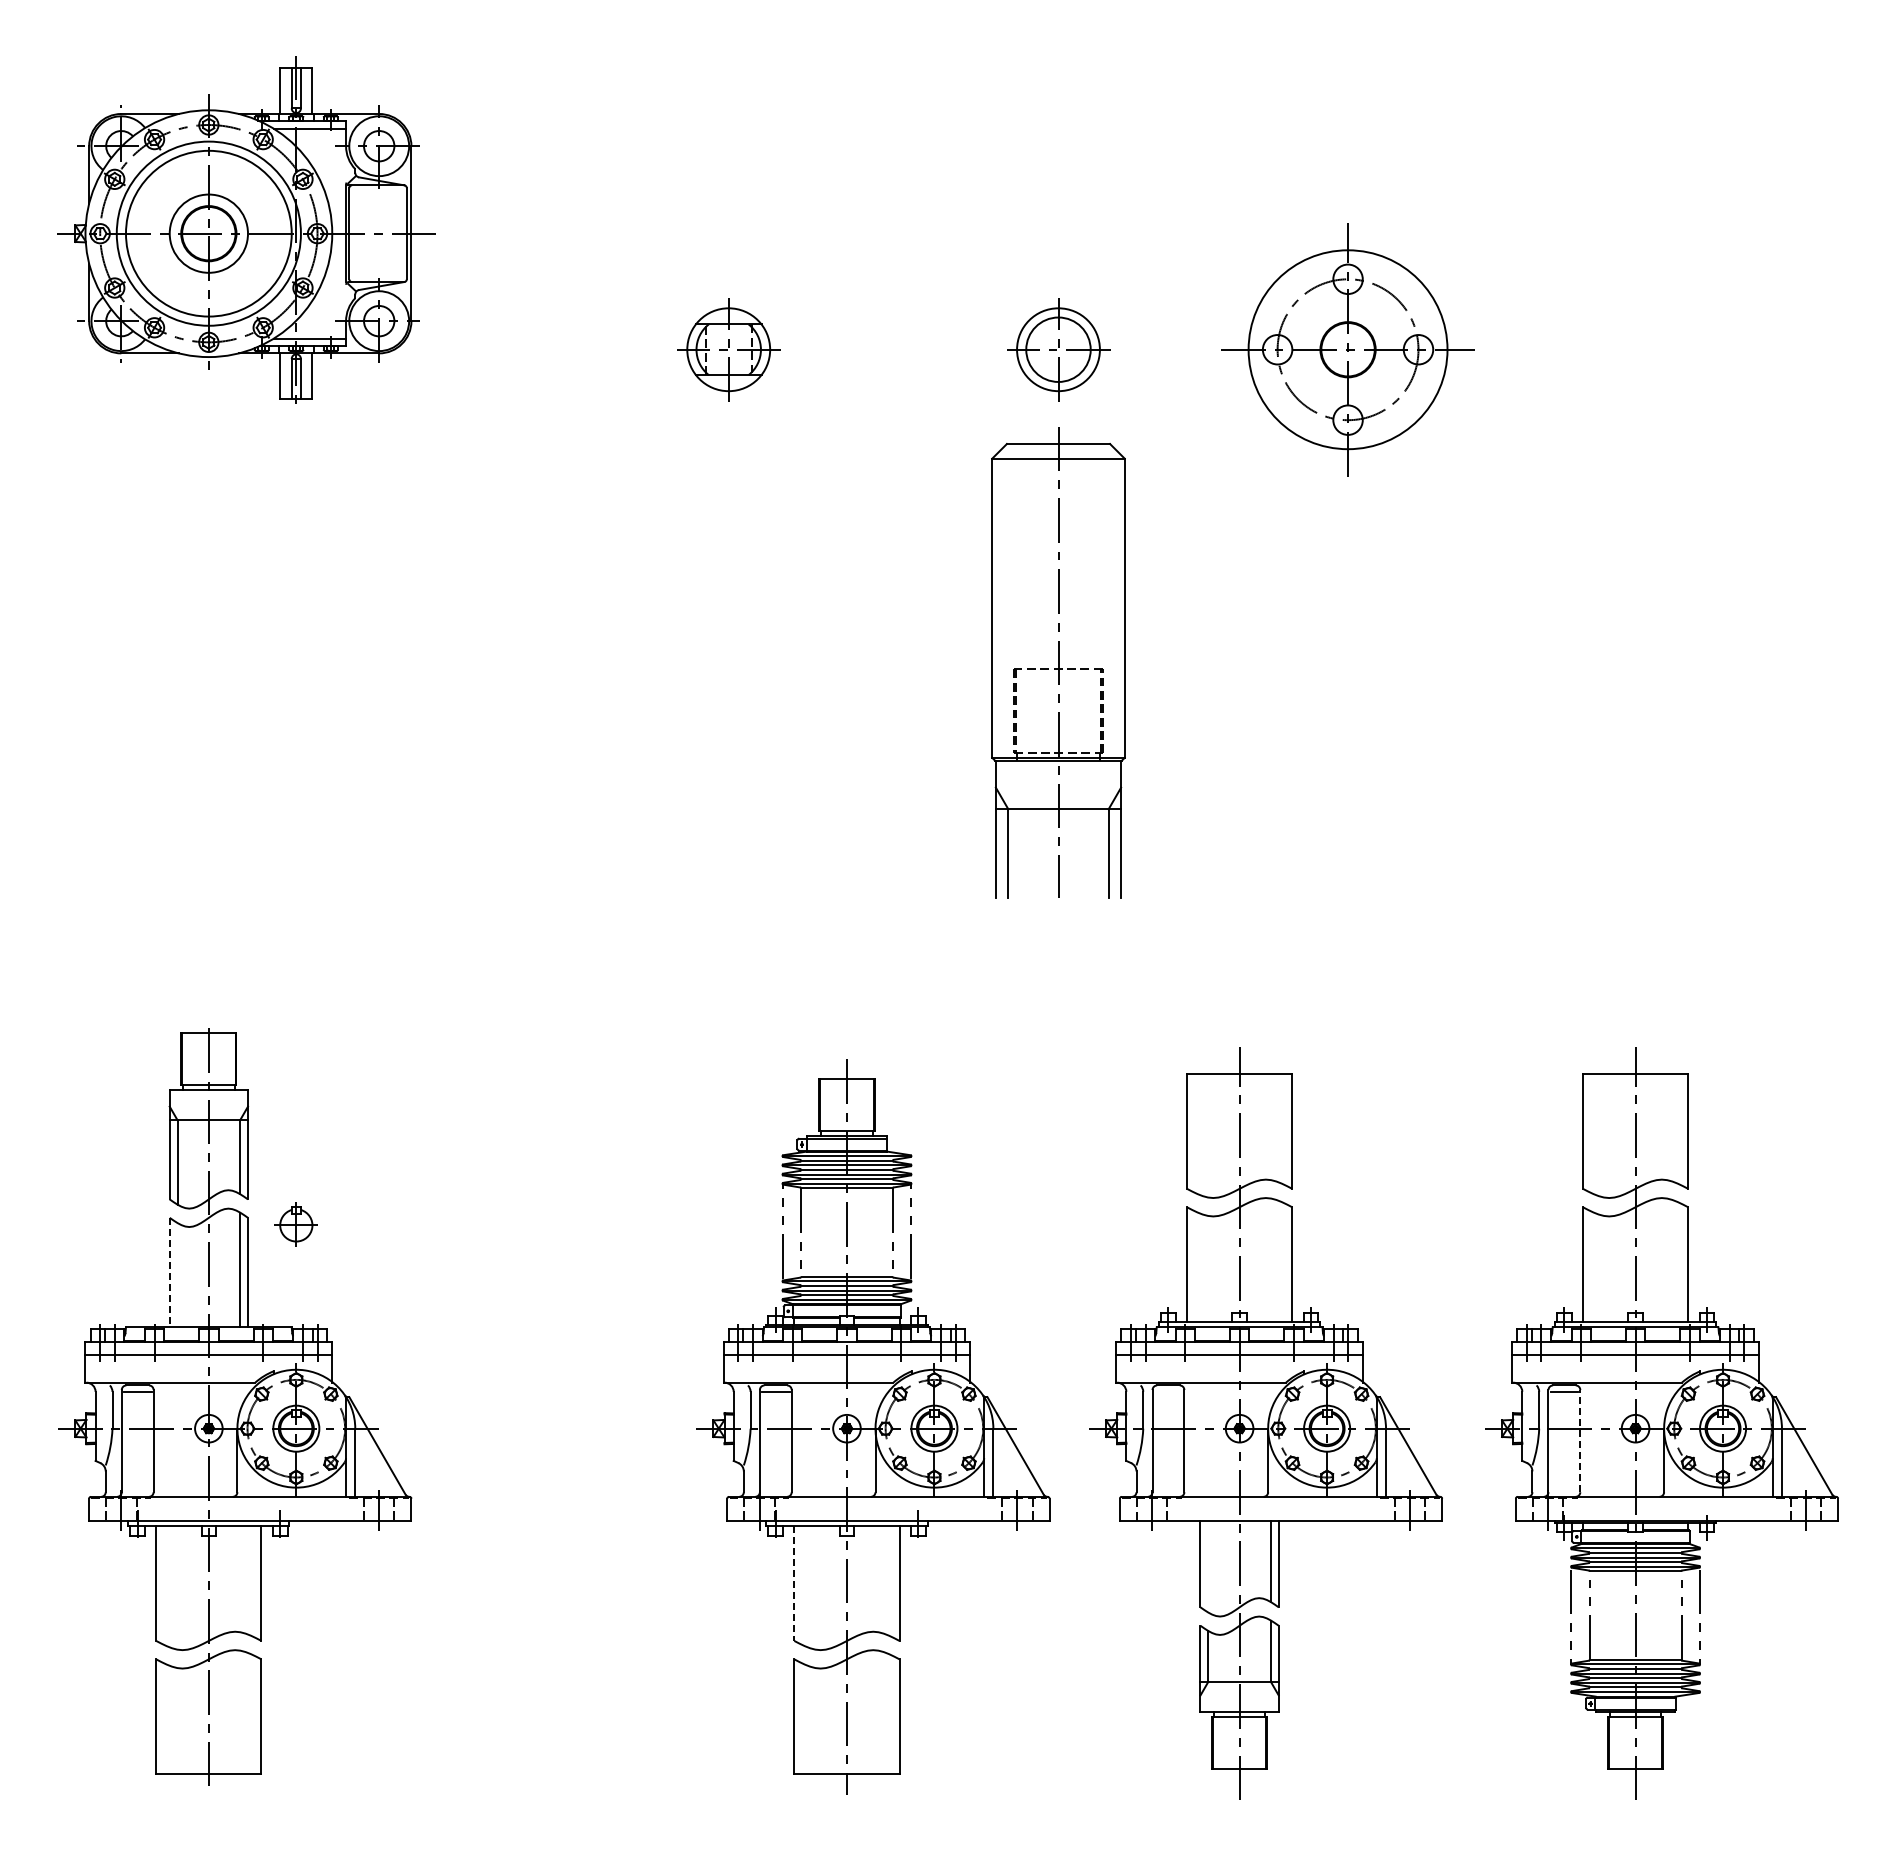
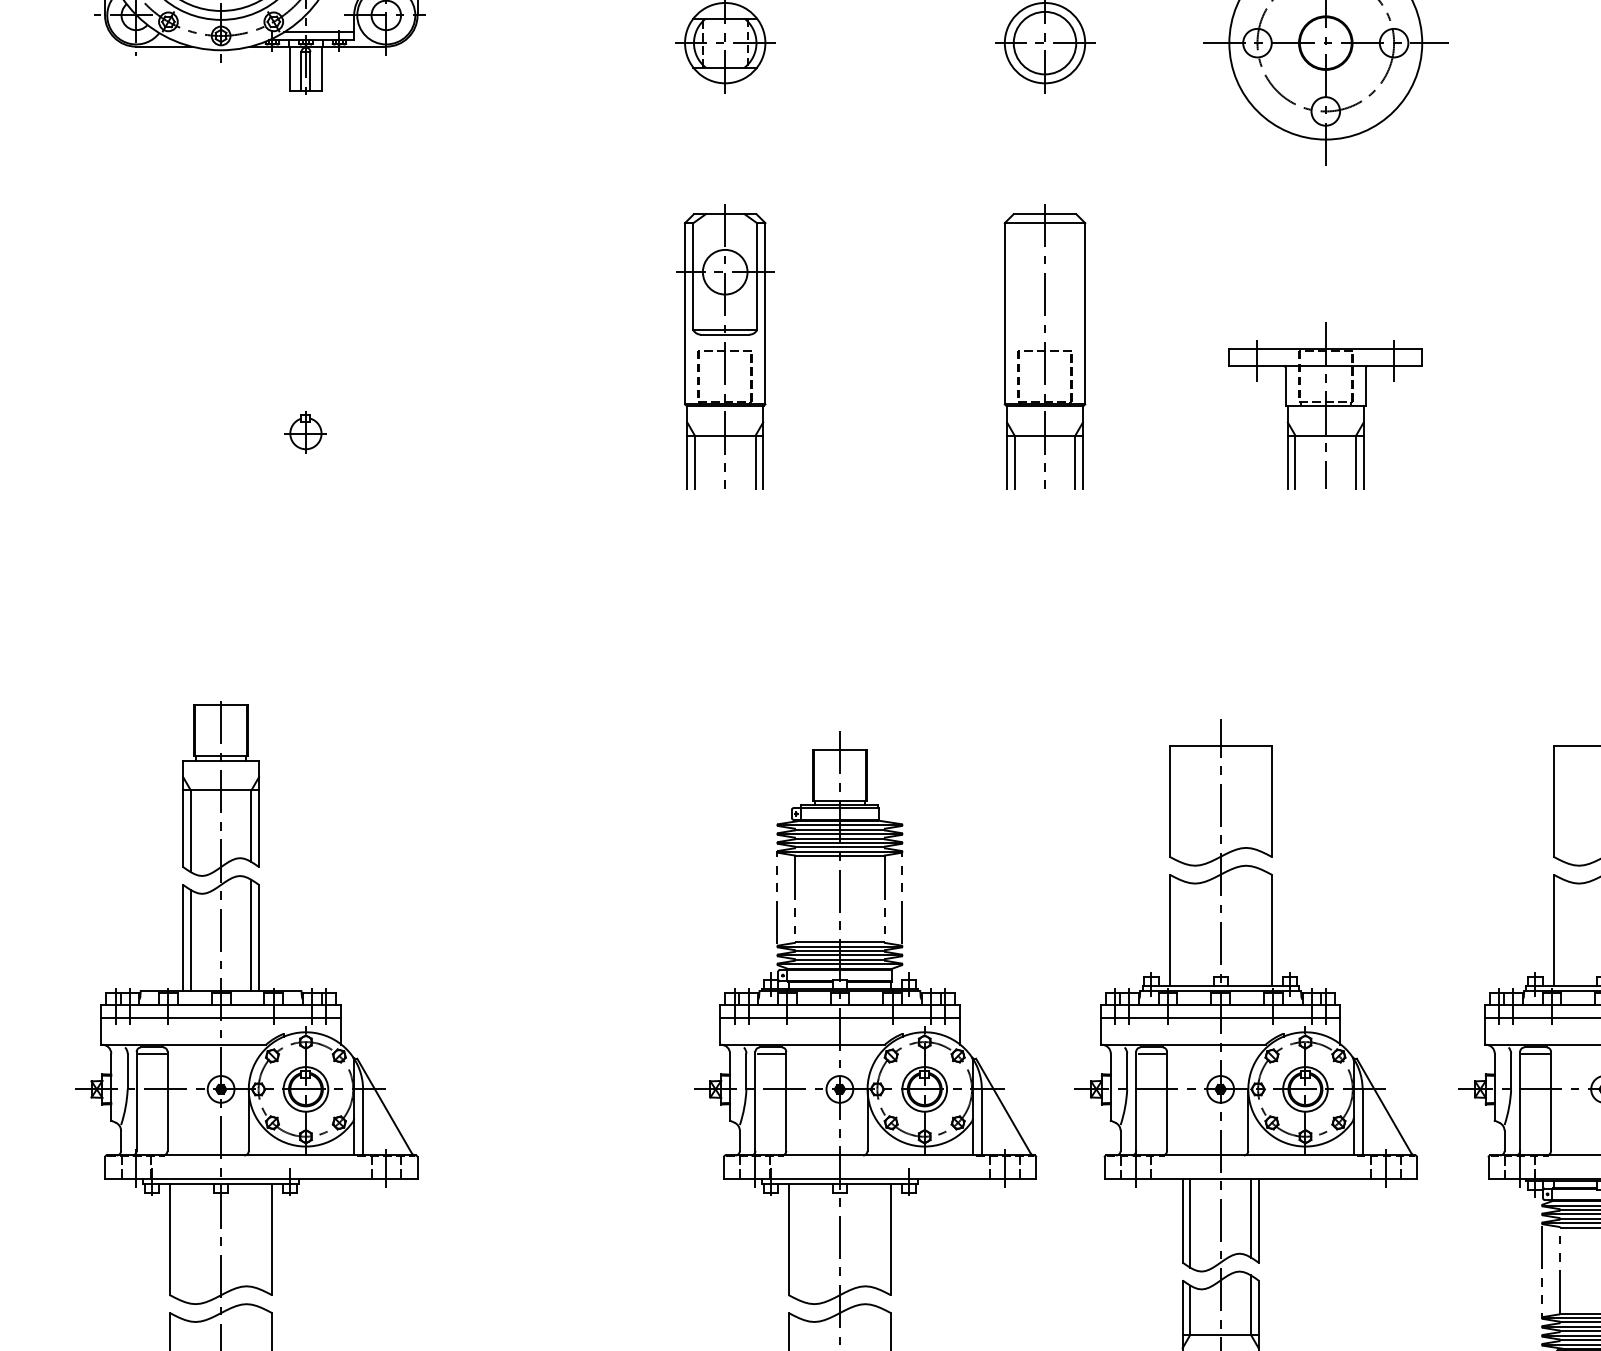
part: (728, 662) -> (725, 346), added
part: (1058, 662) -> (1045, 346), size x0.62
part: (1348, 724) -> (1326, 406), added
part: (295, 1224) -> (305, 432), moved
line: (169, 1272) -> (182, 937), dashed -> solid
line: (177, 1275) -> (190, 940), added
line: (1168, 1392) -> (1151, 1054), added
line: (1580, 1440) -> (1551, 1100), dashed -> solid
line: (1208, 1566) -> (1190, 1223), added
line: (794, 1584) -> (789, 1240), dashed -> solid

